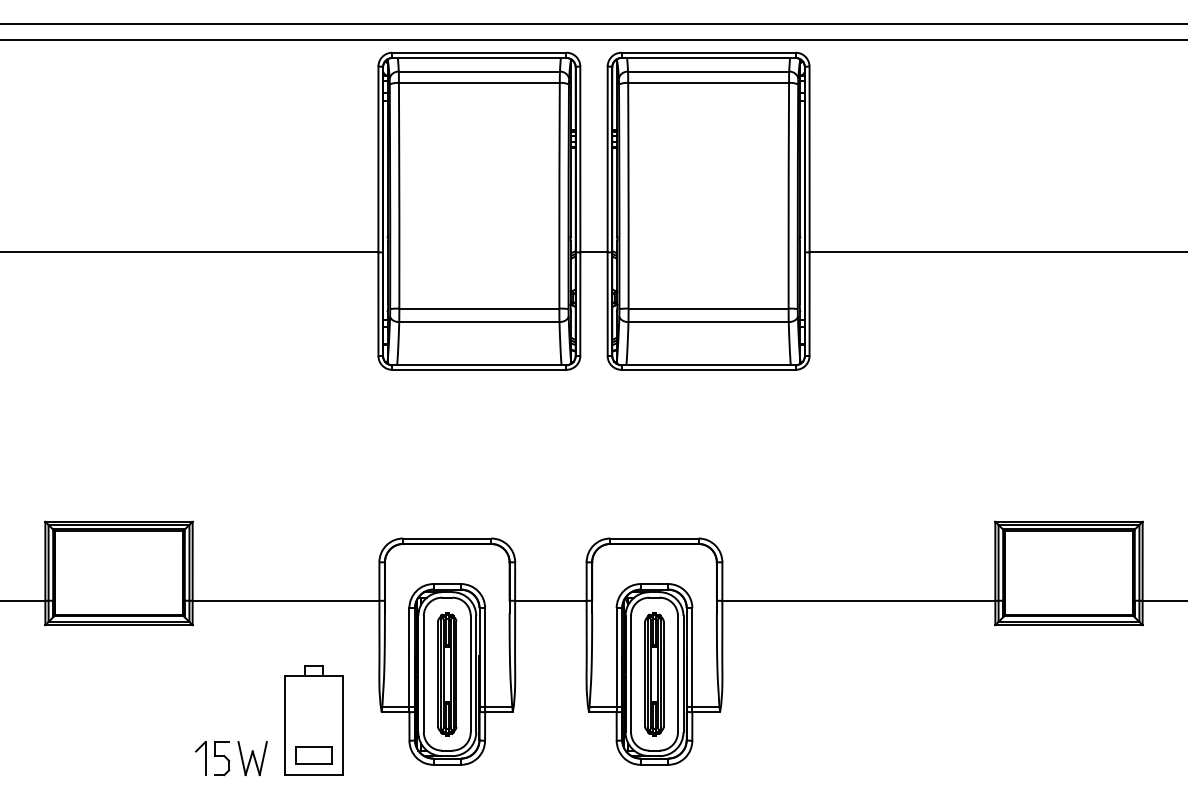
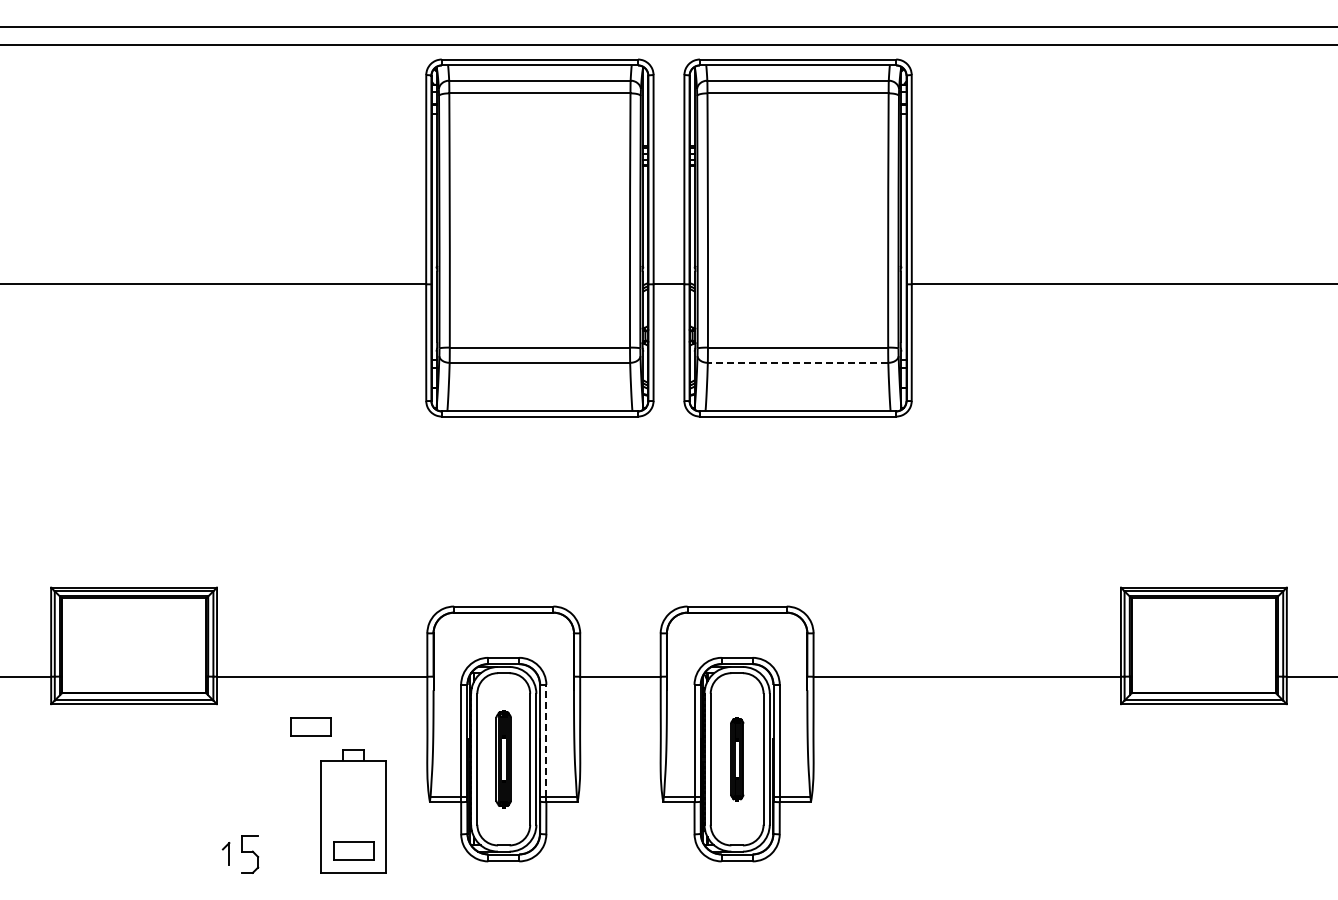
line: (708, 321) -> (797, 362), solid -> dashed
part: (275, 645) -> (310, 726), added
line: (485, 657) -> (546, 740), solid -> dashed
part: (447, 673) -> (503, 758), size x0.7
part: (654, 673) -> (737, 758), size x0.6
part: (200, 757) -> (225, 853), size x0.6
part: (252, 757) -> (284, 853), removed

